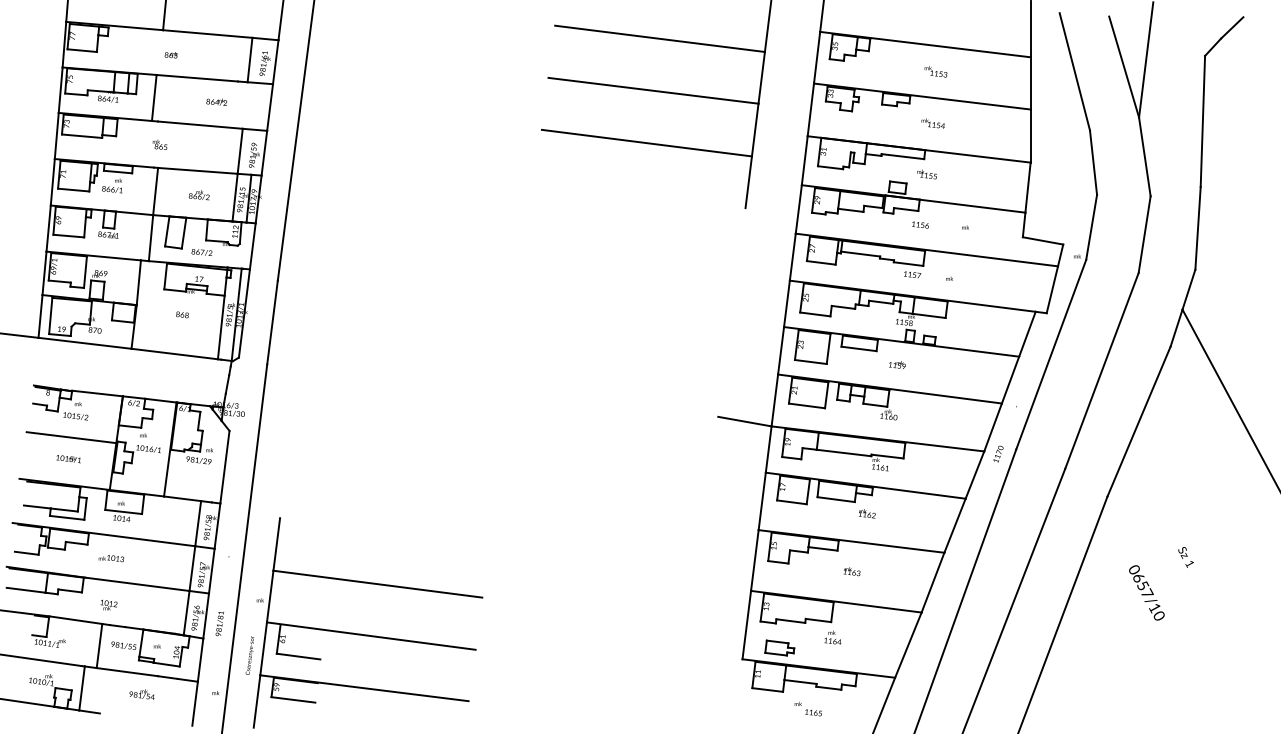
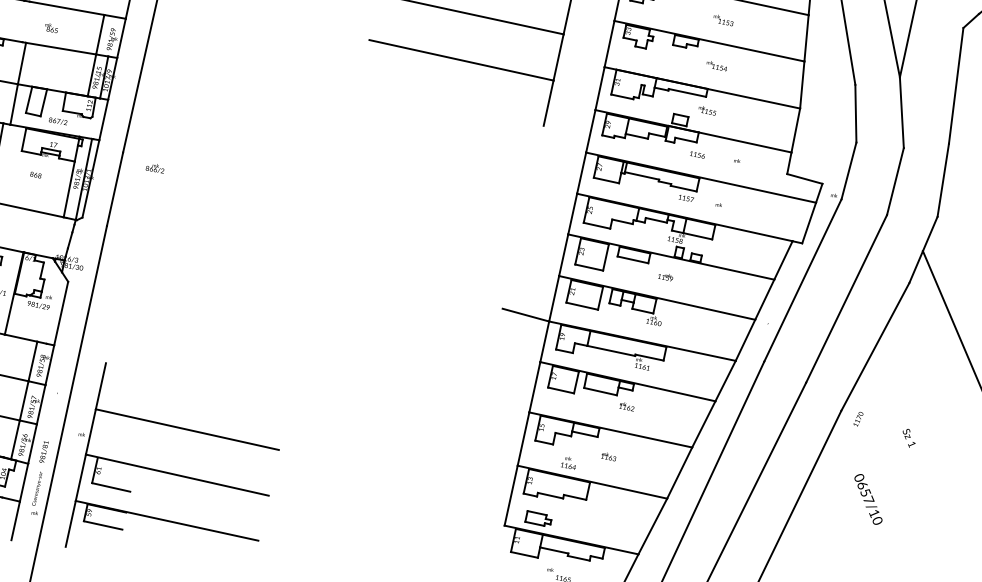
text: (159, 144) -> (51, 27), moved
text: (198, 195) -> (154, 168), moved
text: (998, 453) -> (858, 418), moved
text: (1185, 557) -> (908, 438), moved
text: (832, 637) -> (568, 462), moved
text: (249, 655) -> (36, 488), moved

